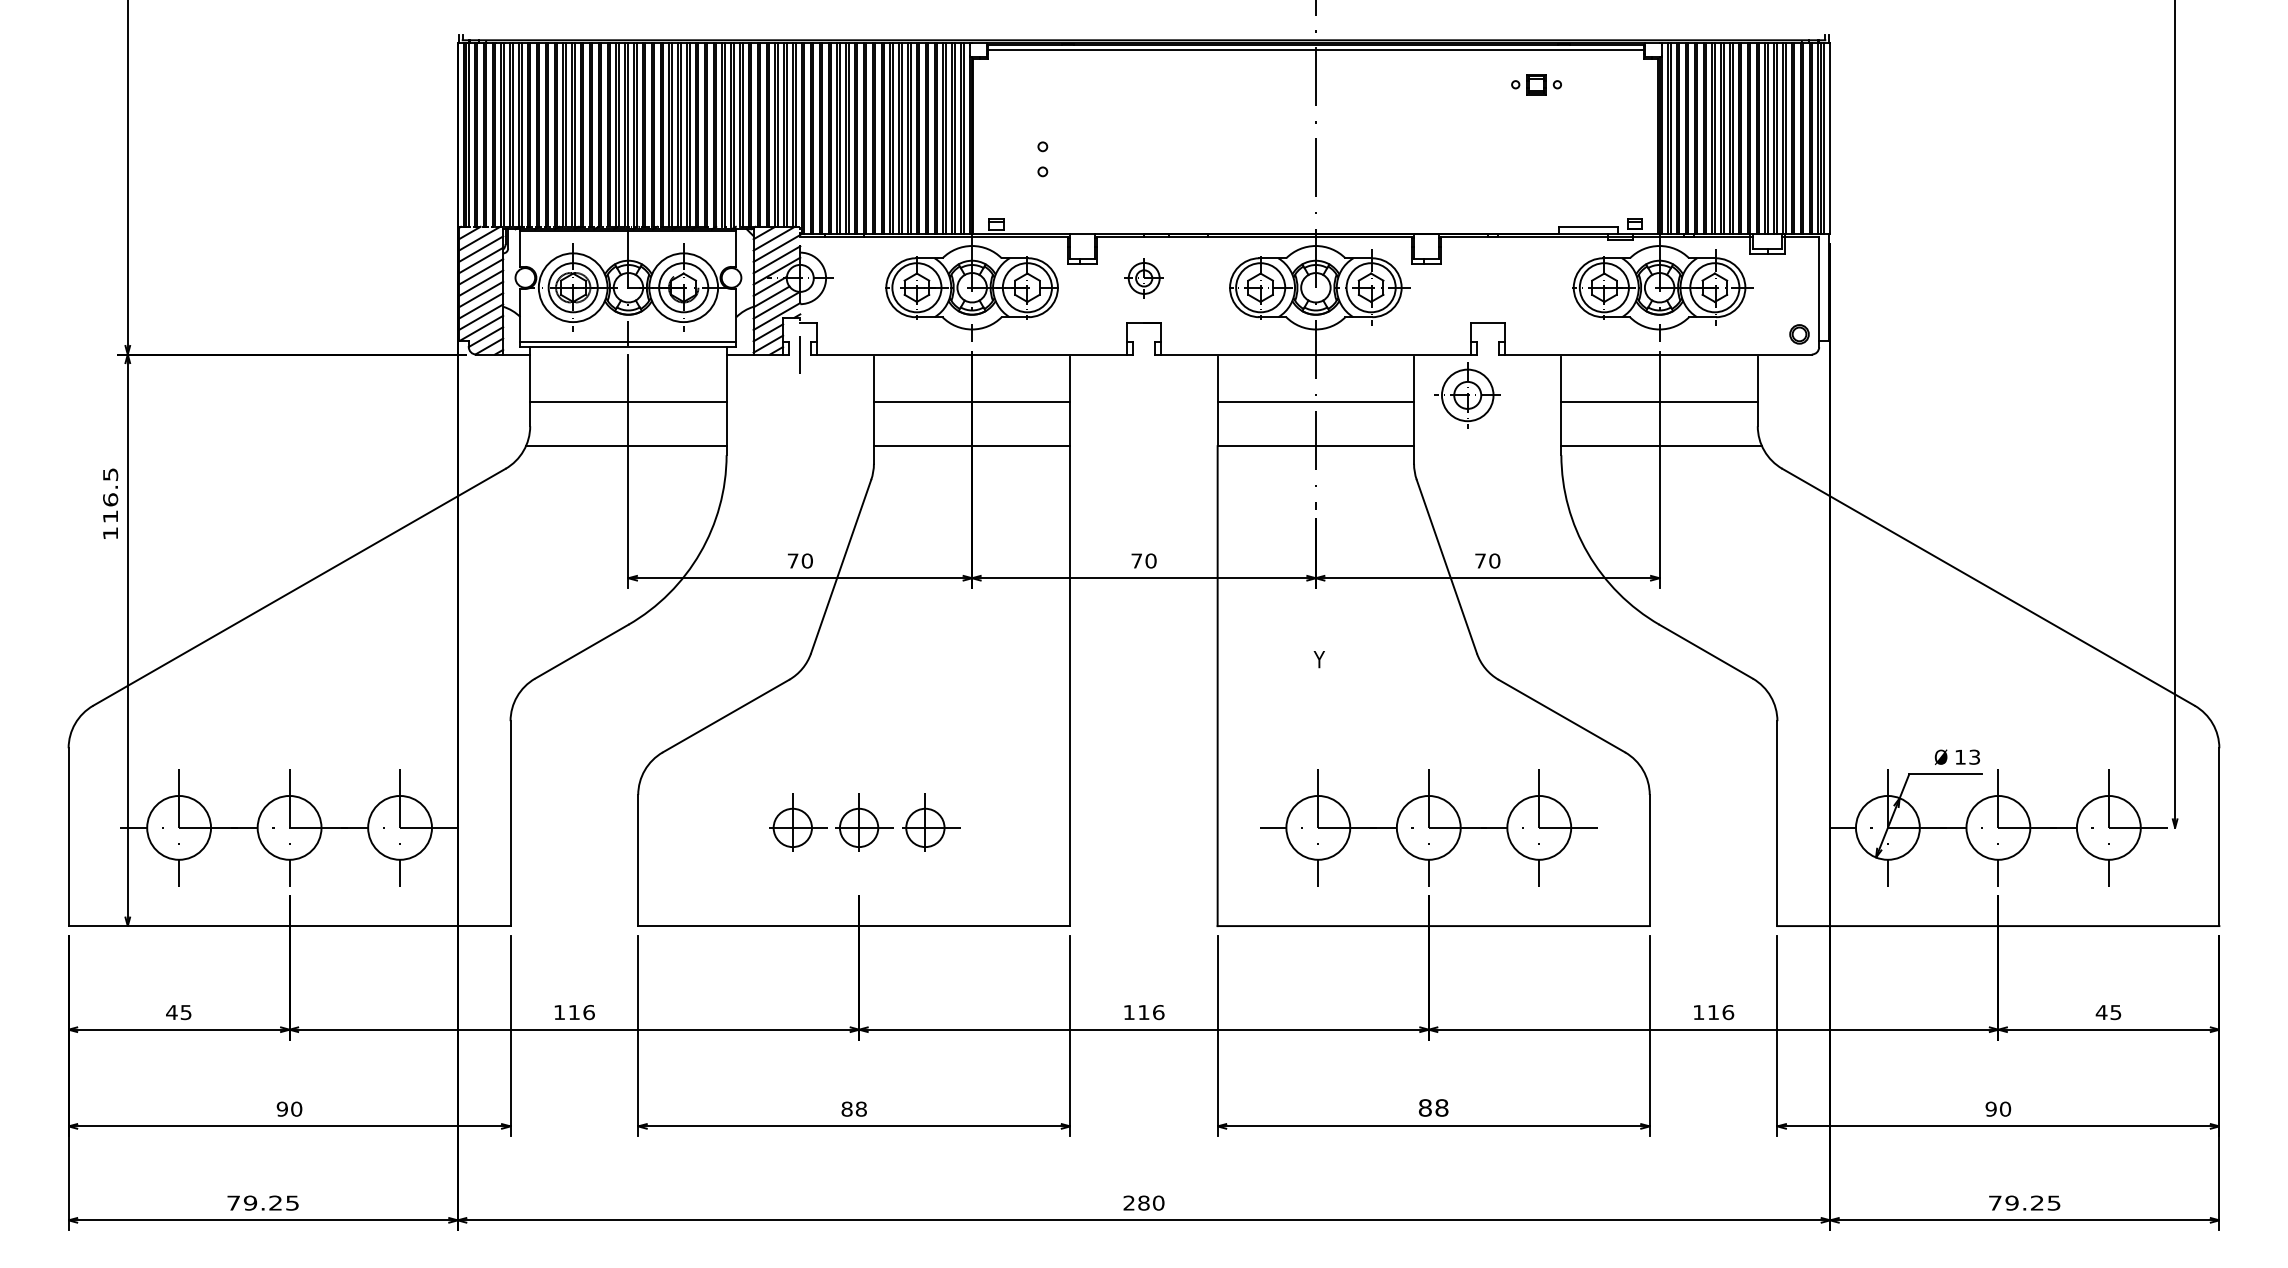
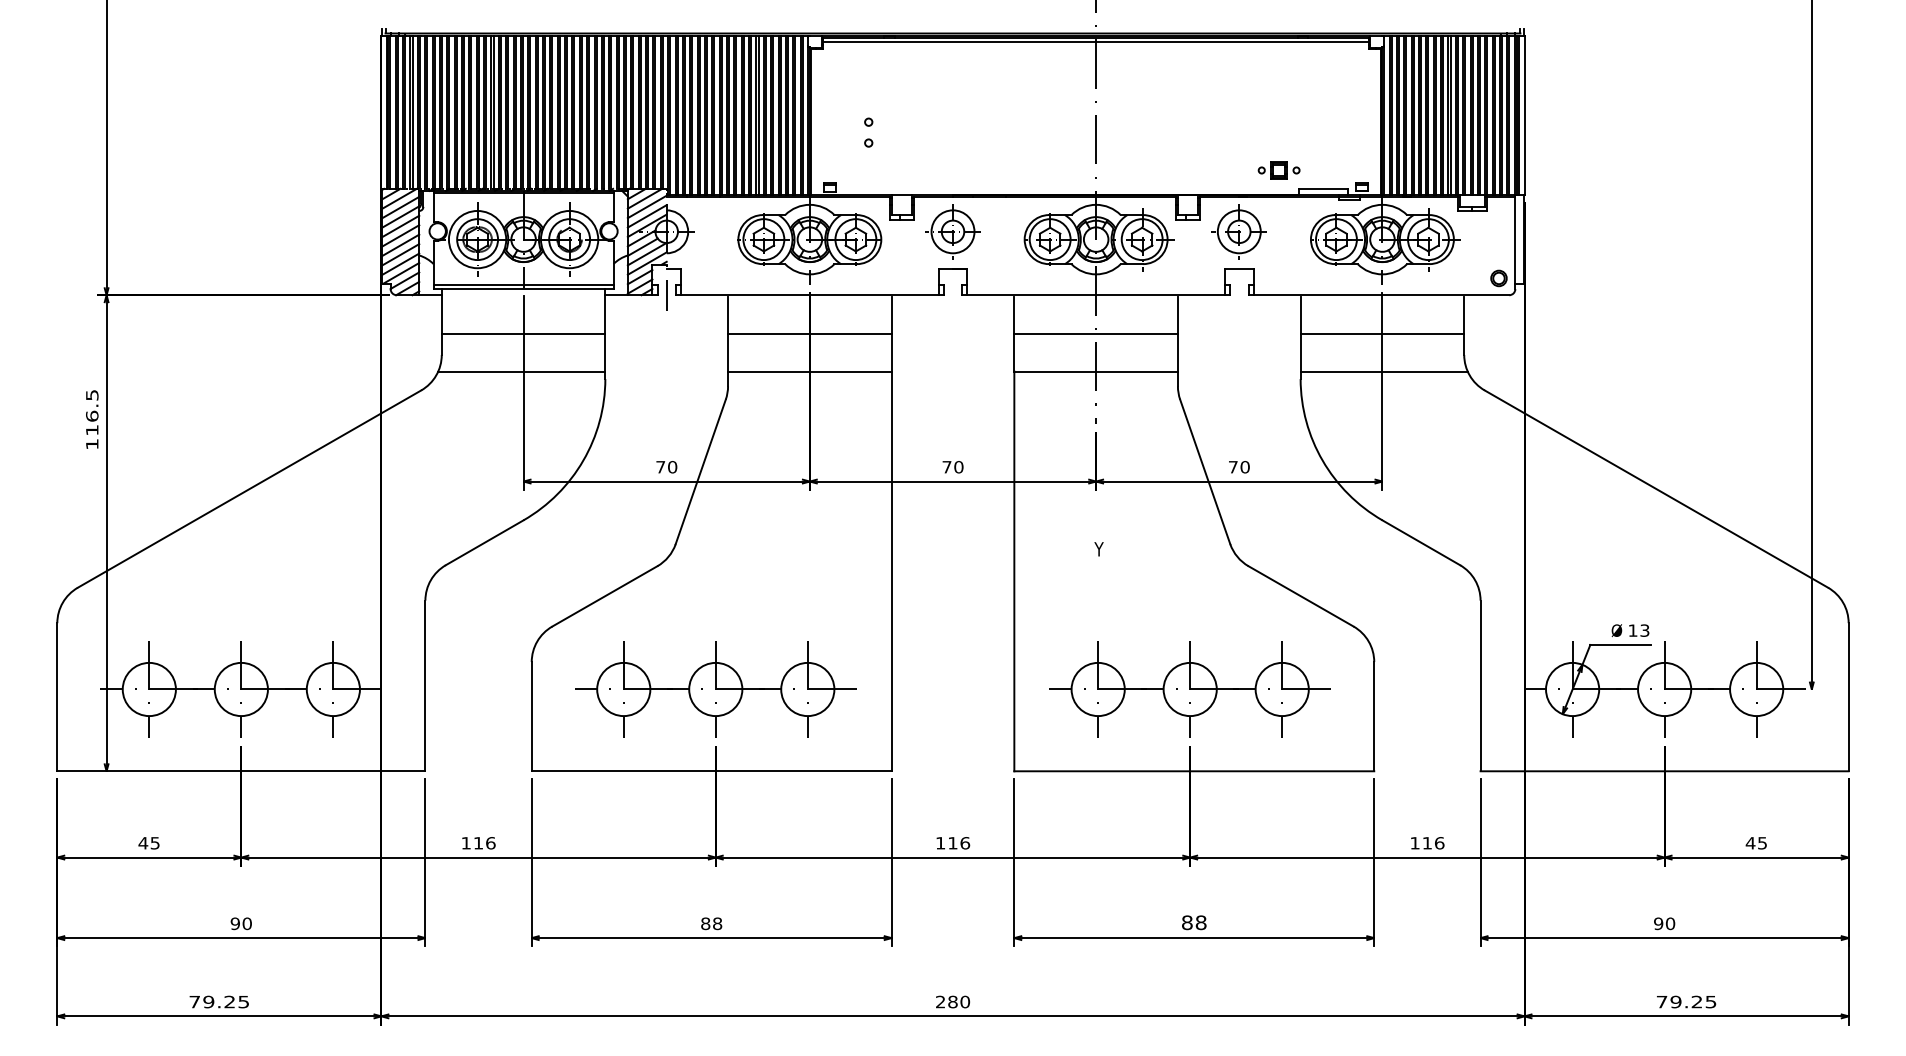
part: (1536, 84) -> (1279, 170), moved
part: (1144, 278) -> (953, 231), size x1.67
part: (1467, 395) -> (1239, 231), moved
part: (858, 827) -> (715, 689), size x1.67

